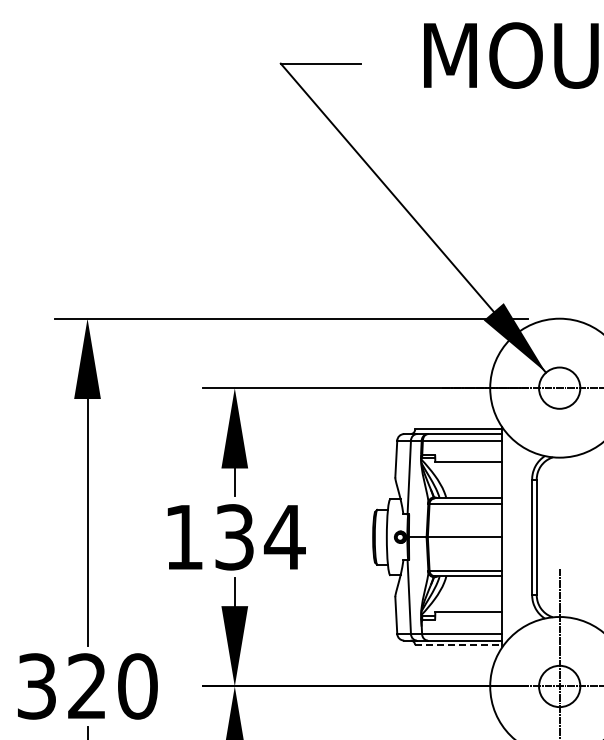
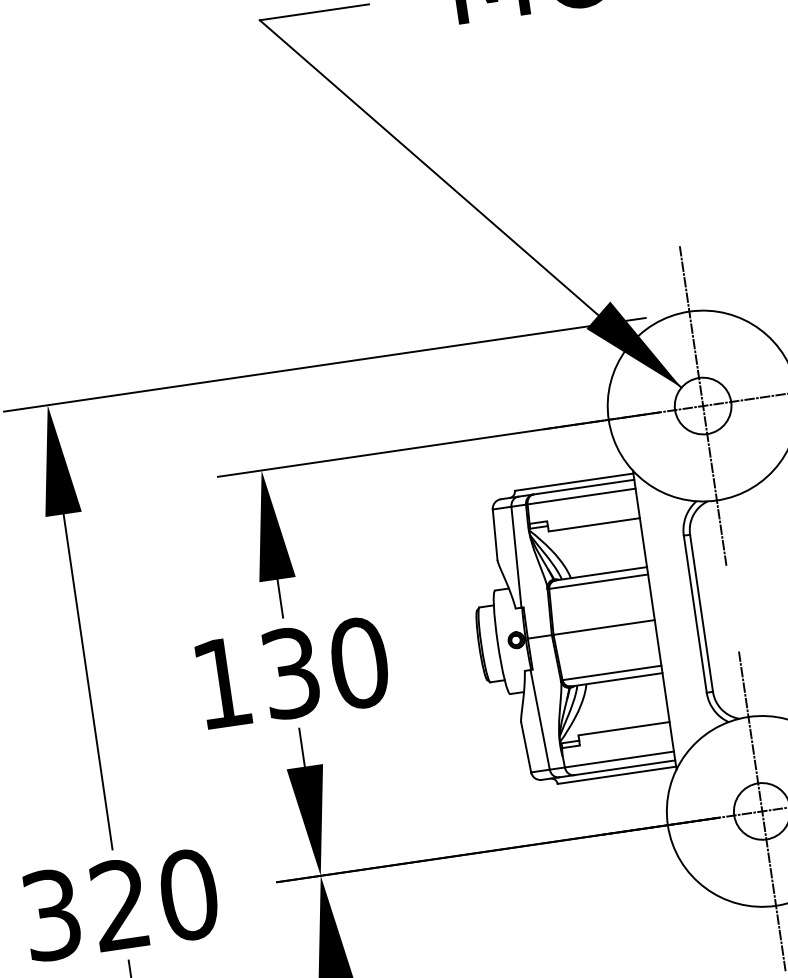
line: (559, 387) -> (702, 405), added
text: (284, 537) -> (358, 663), 134 -> 130
line: (458, 645) -> (616, 775), dashed -> solid

